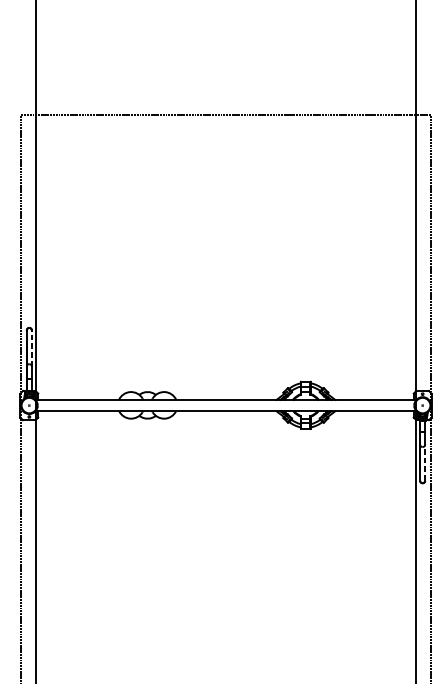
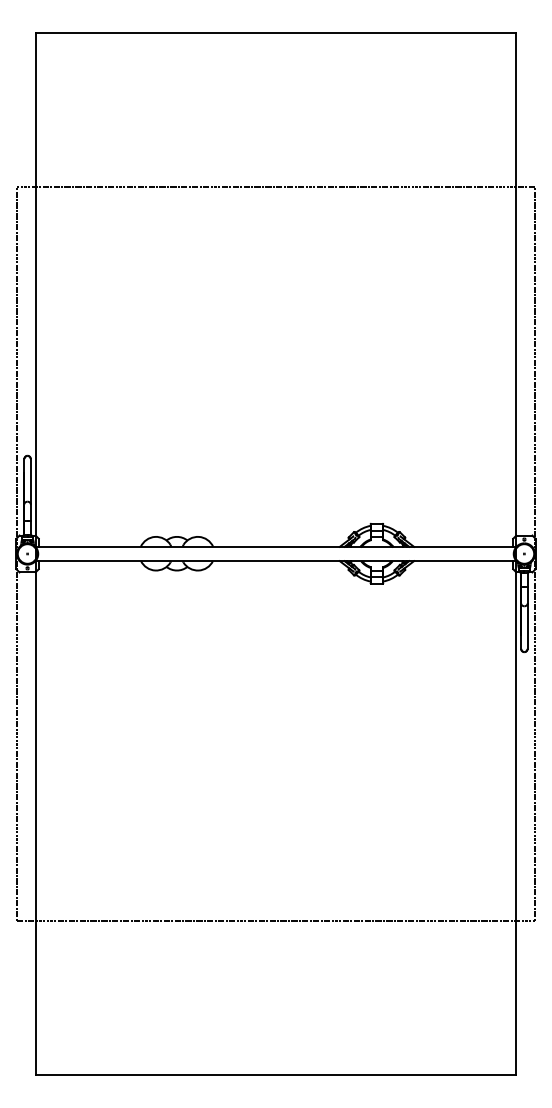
line: (31, 348) -> (30, 481), dashed -> solid
line: (425, 462) -> (527, 626), dashed -> solid

